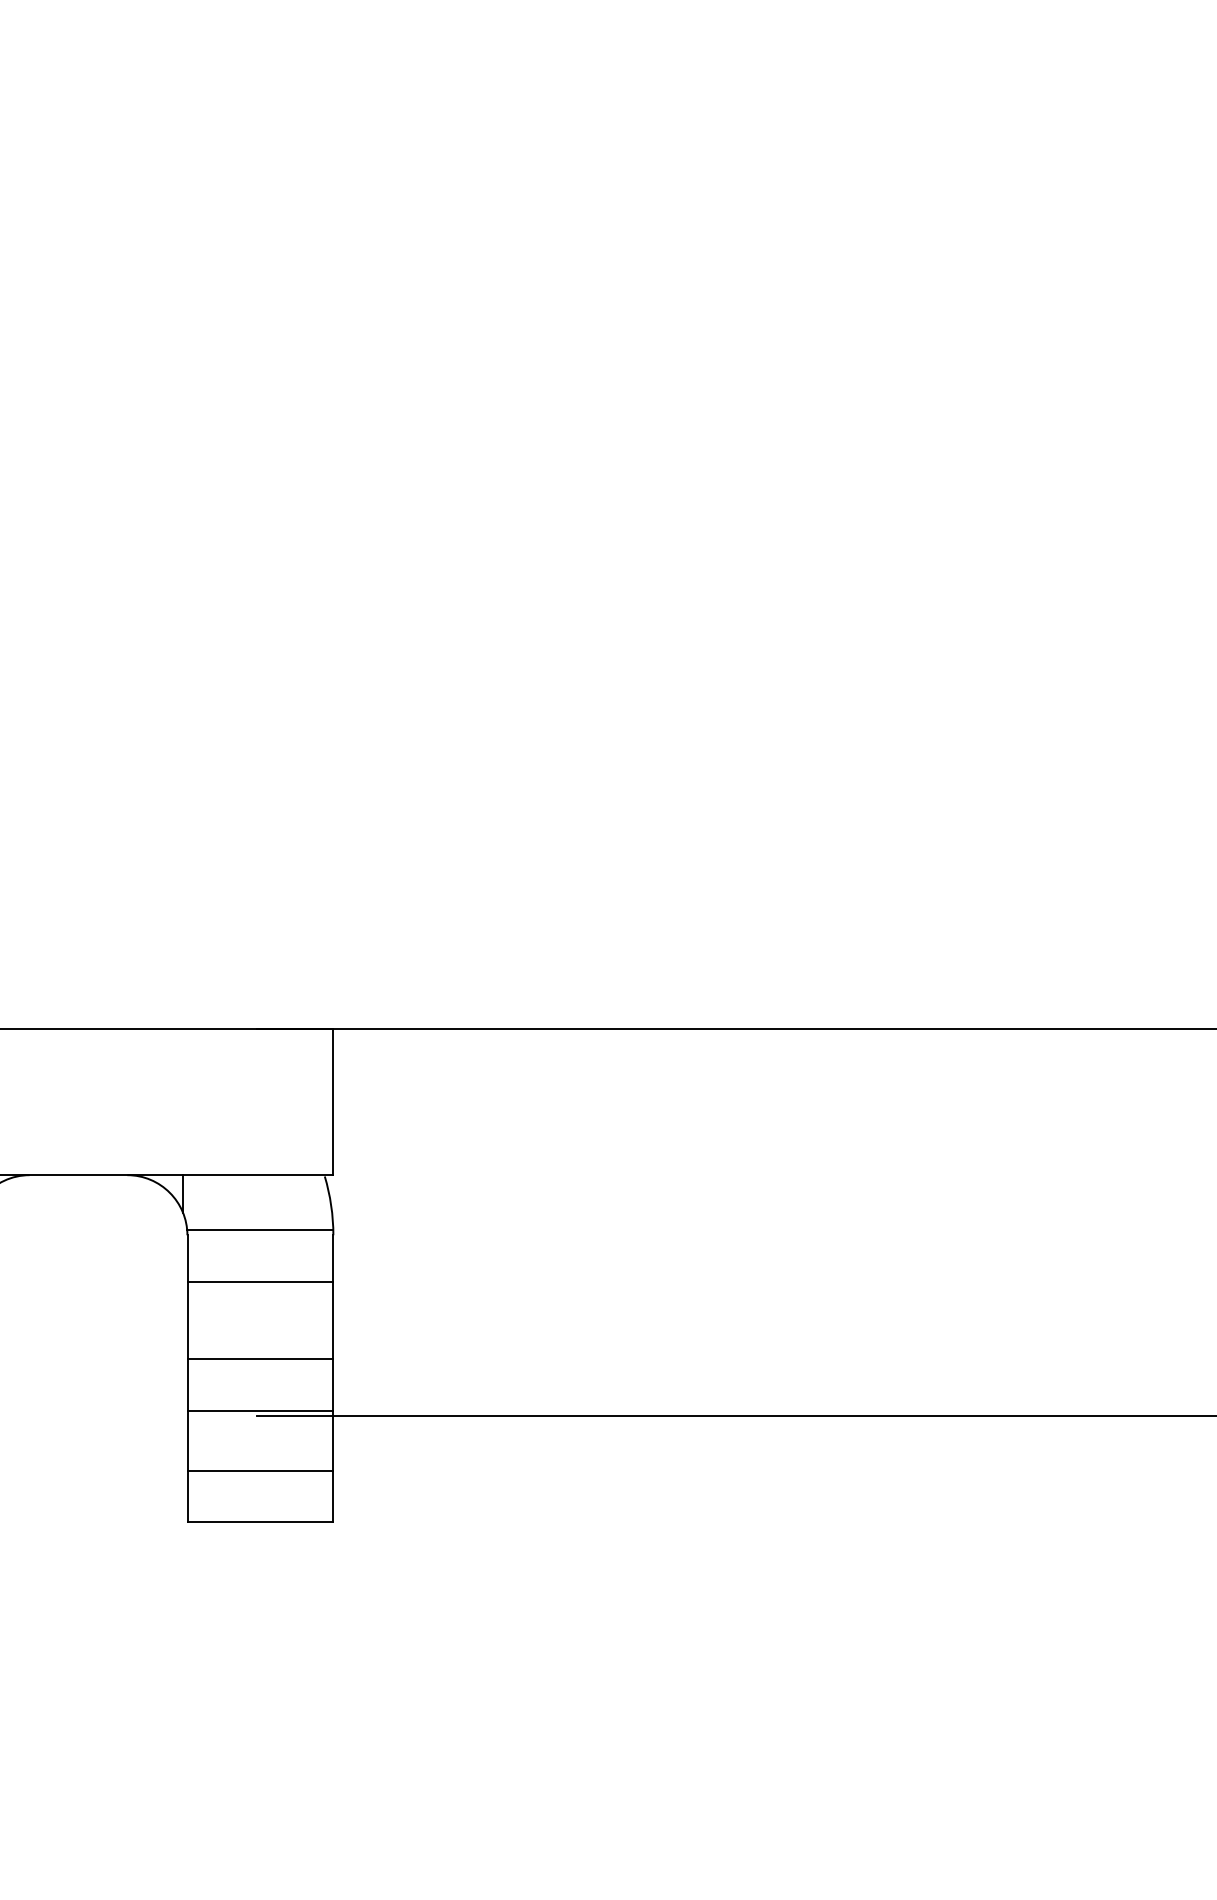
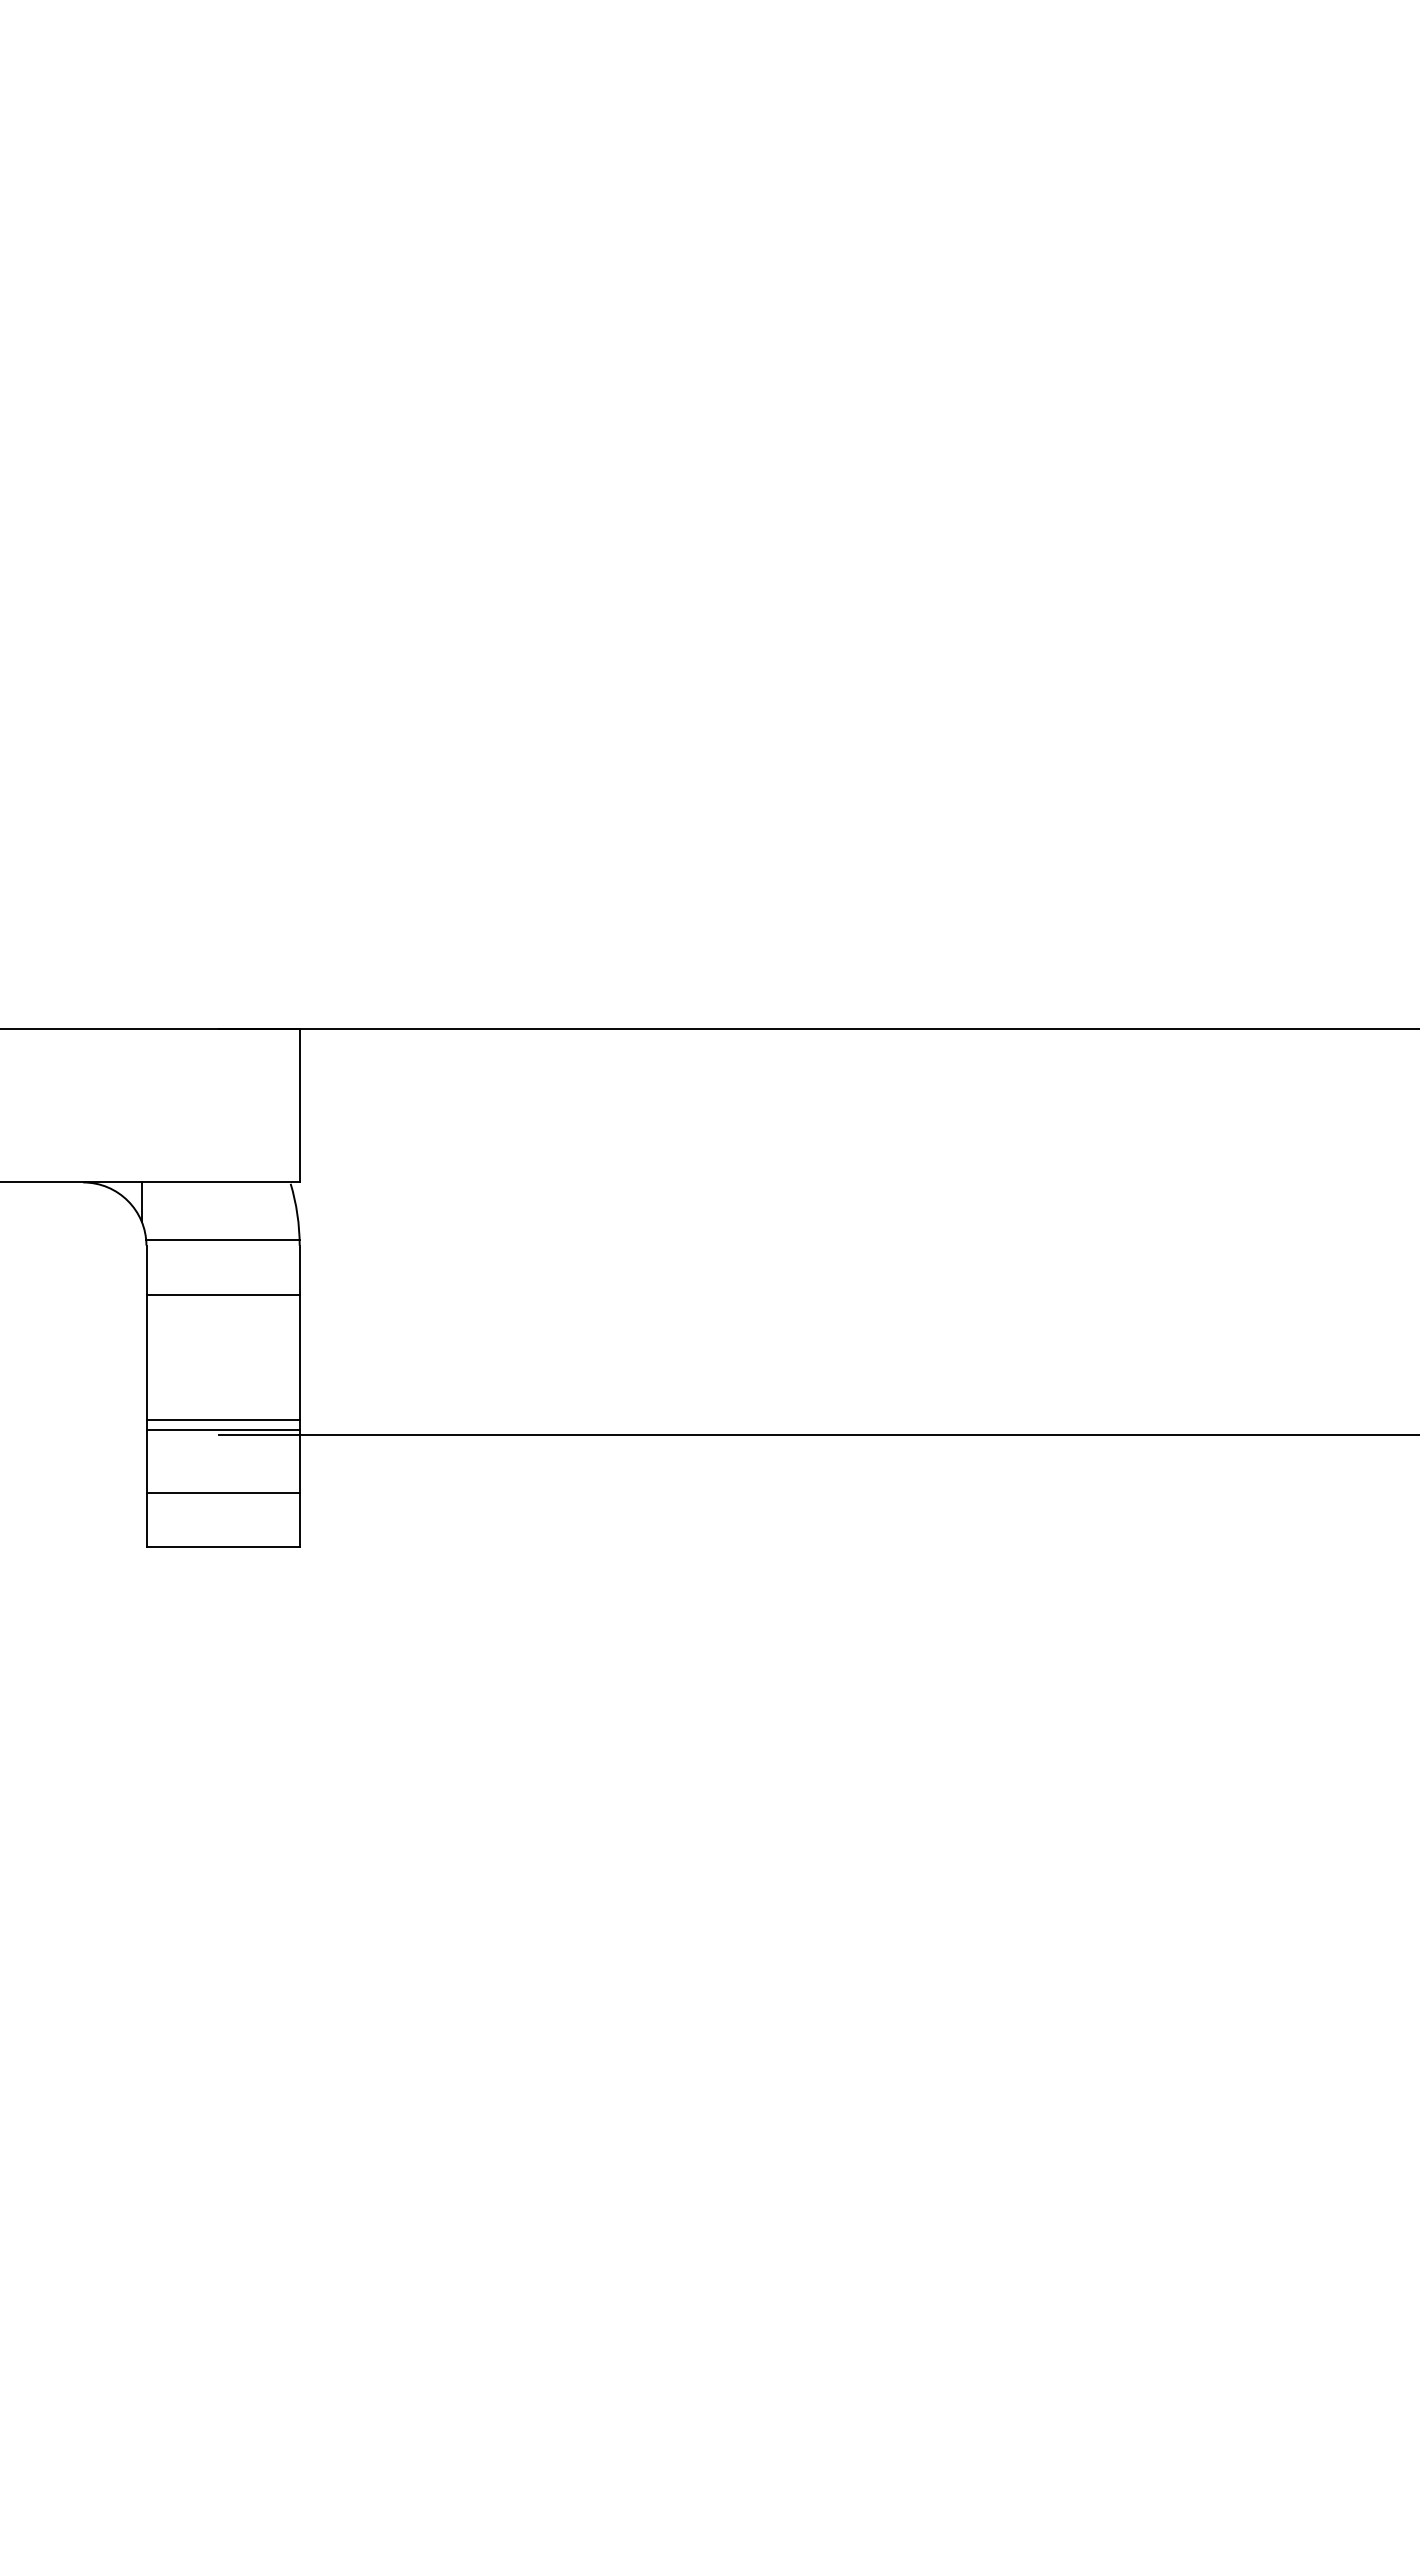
line: (259, 1359) -> (222, 1420), moved

